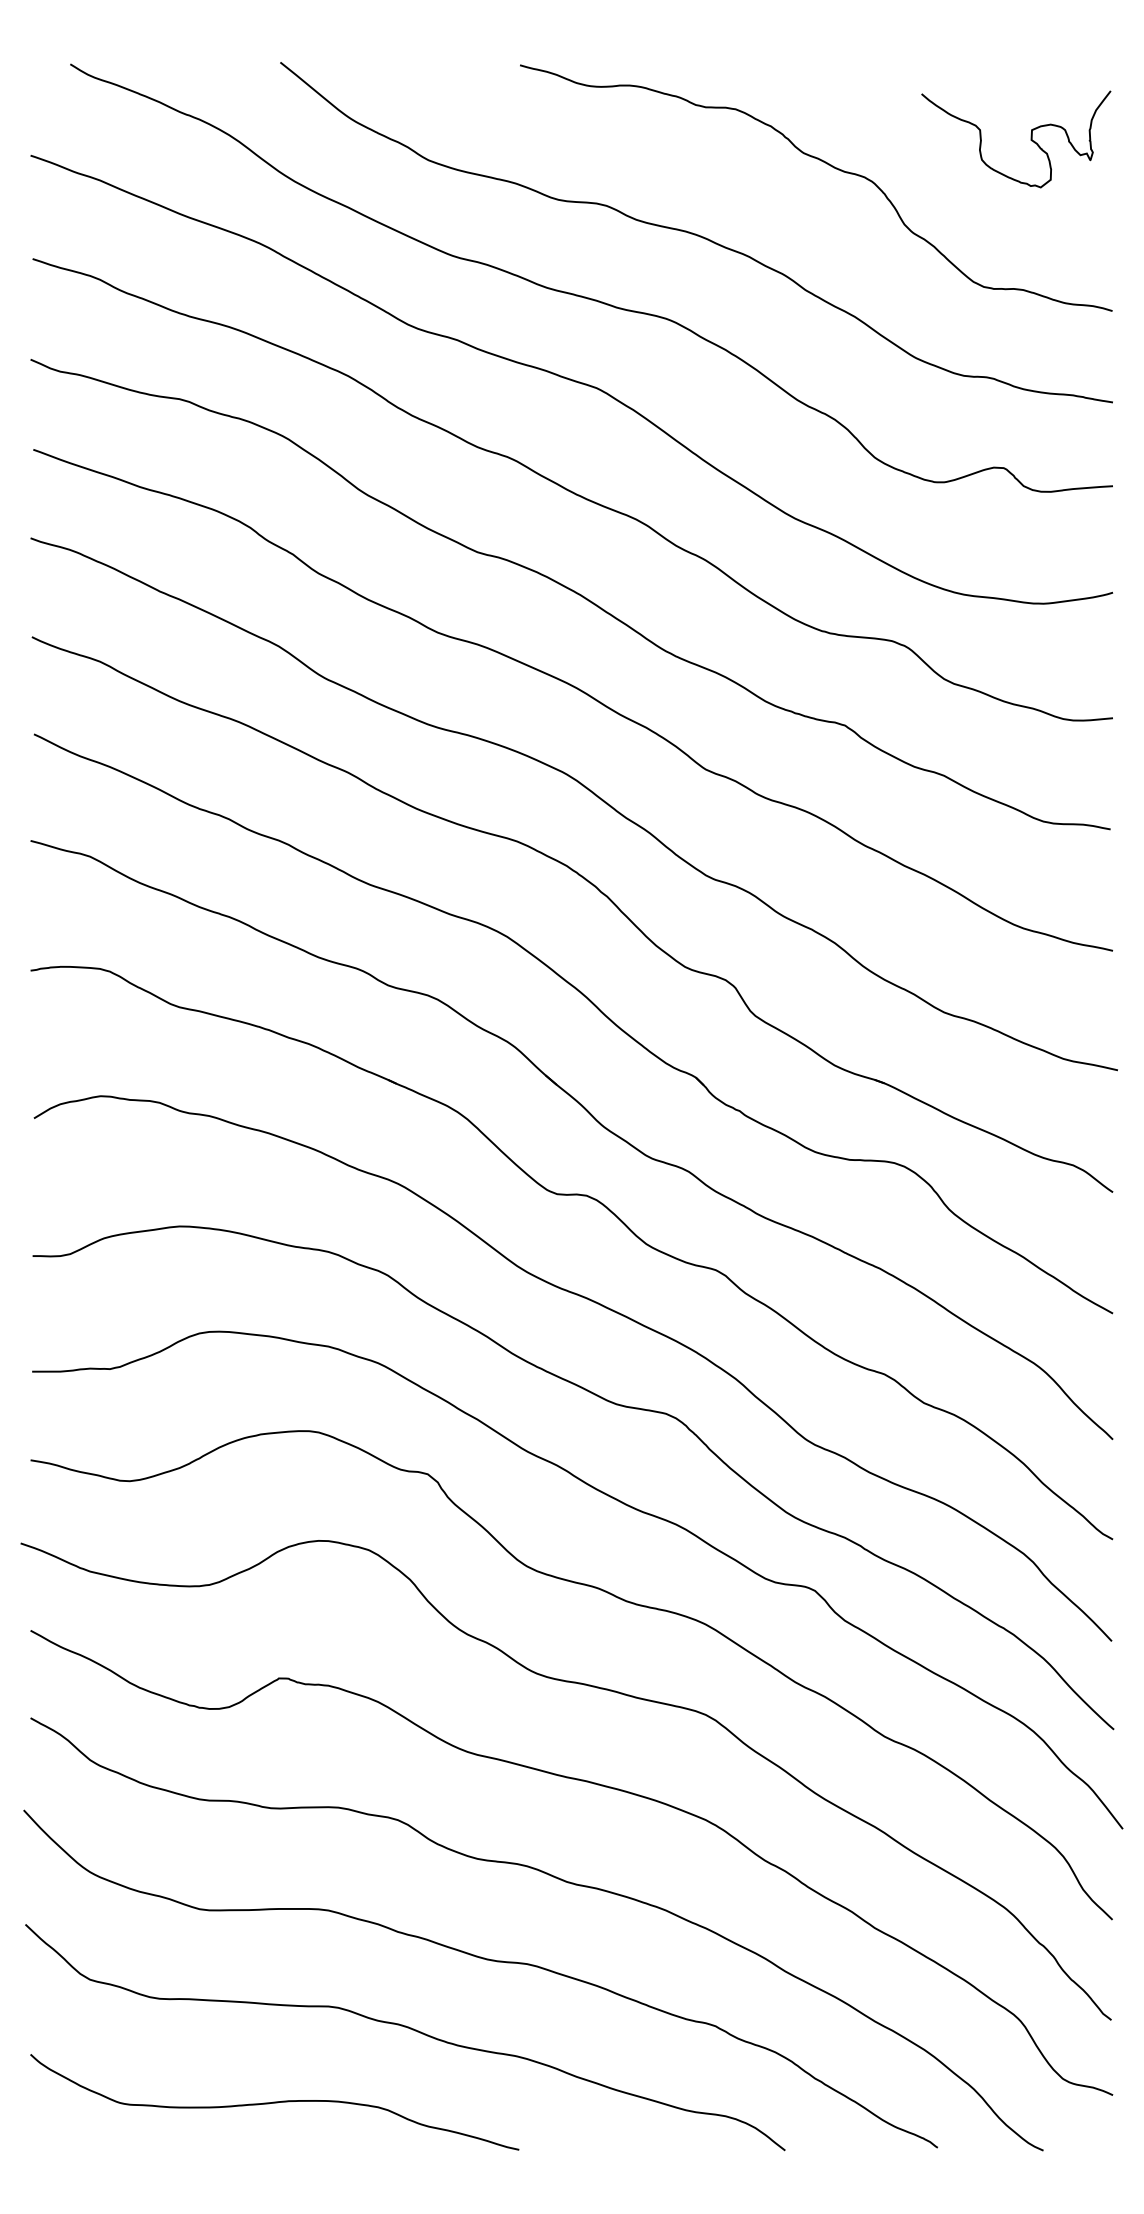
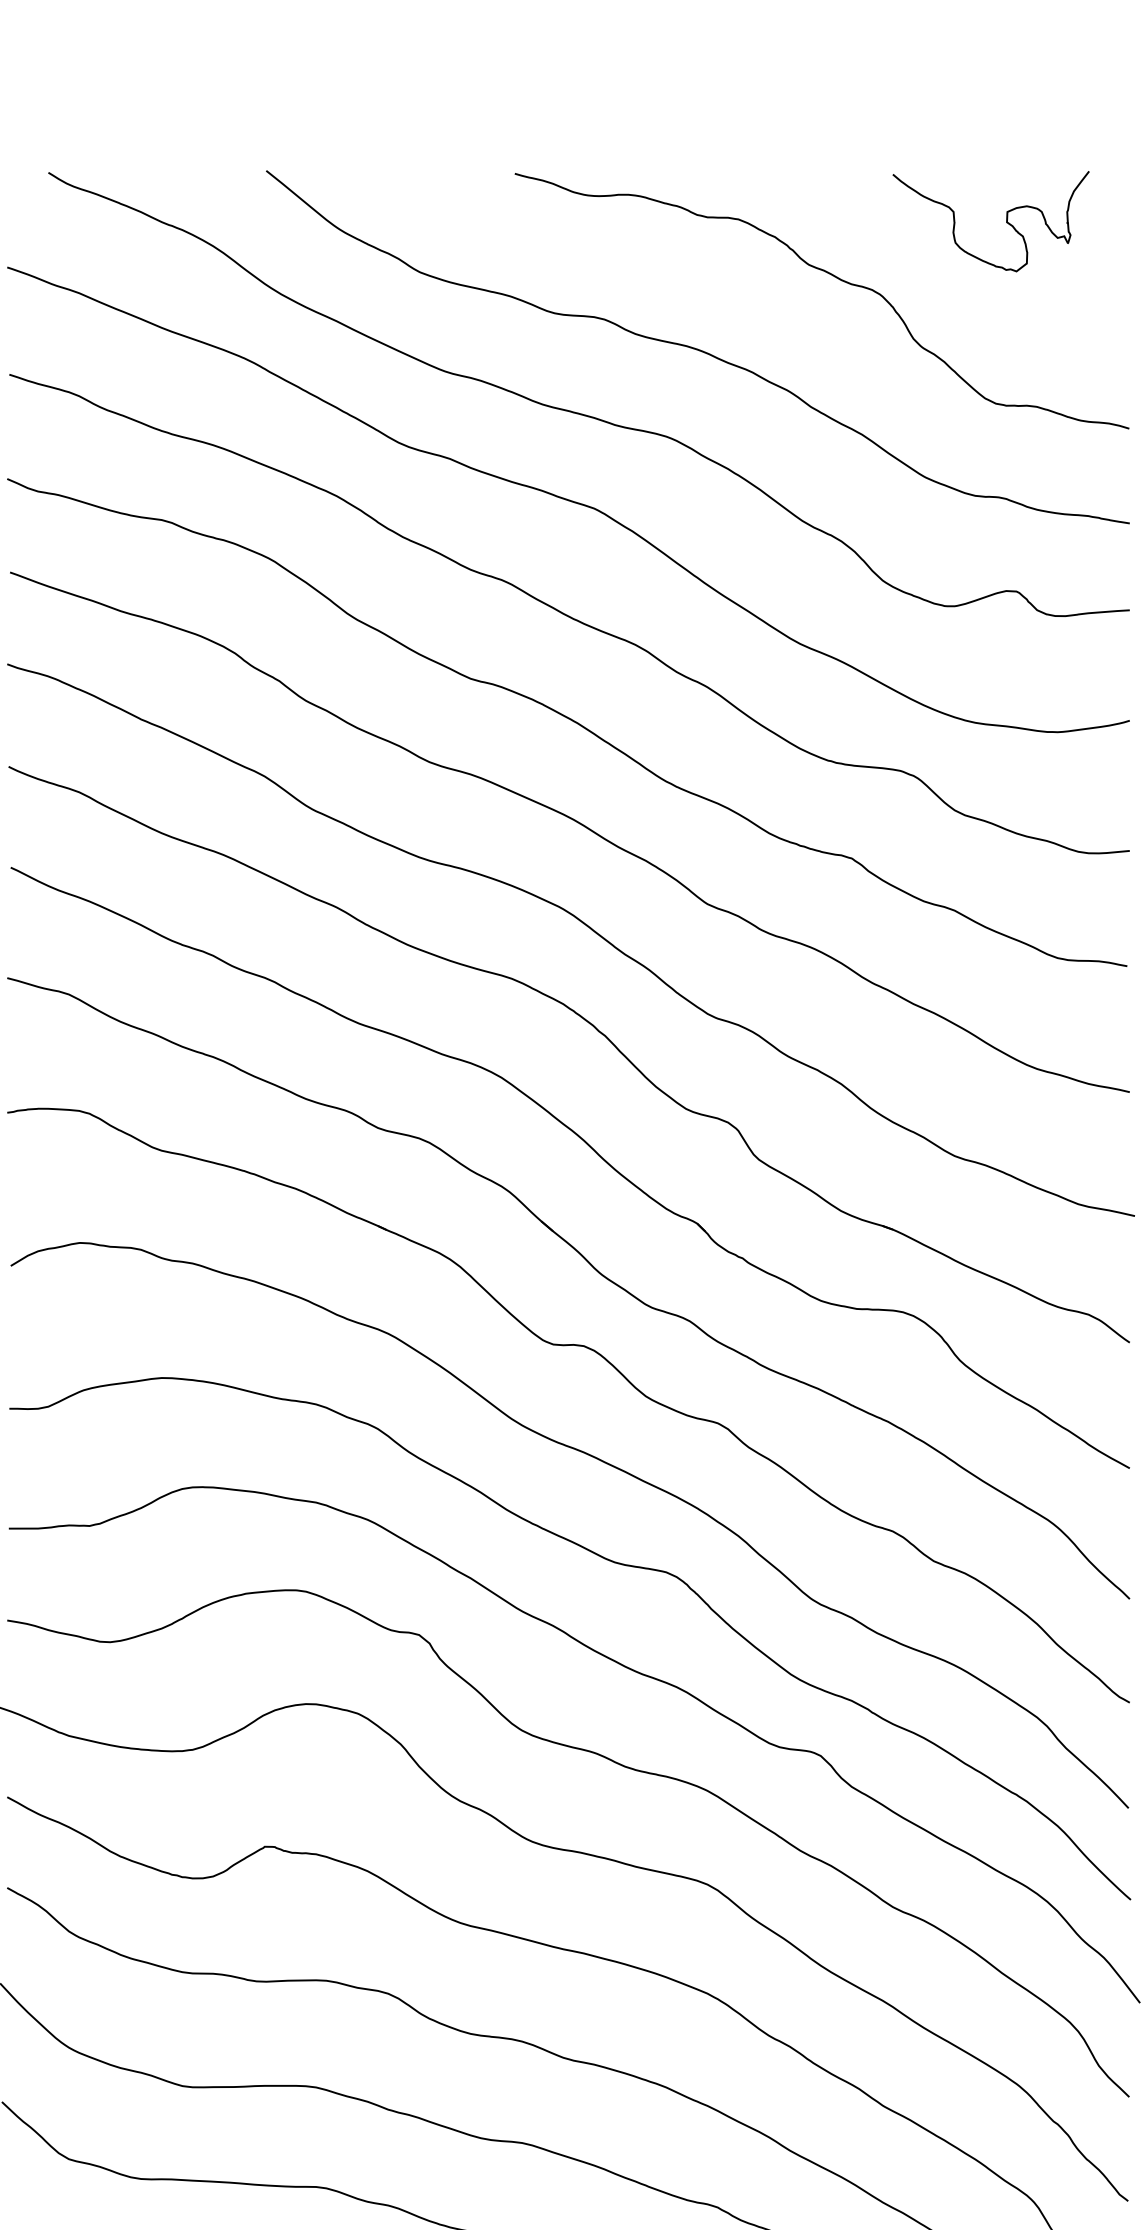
curve: (1030, 139) -> (1005, 221), moved

